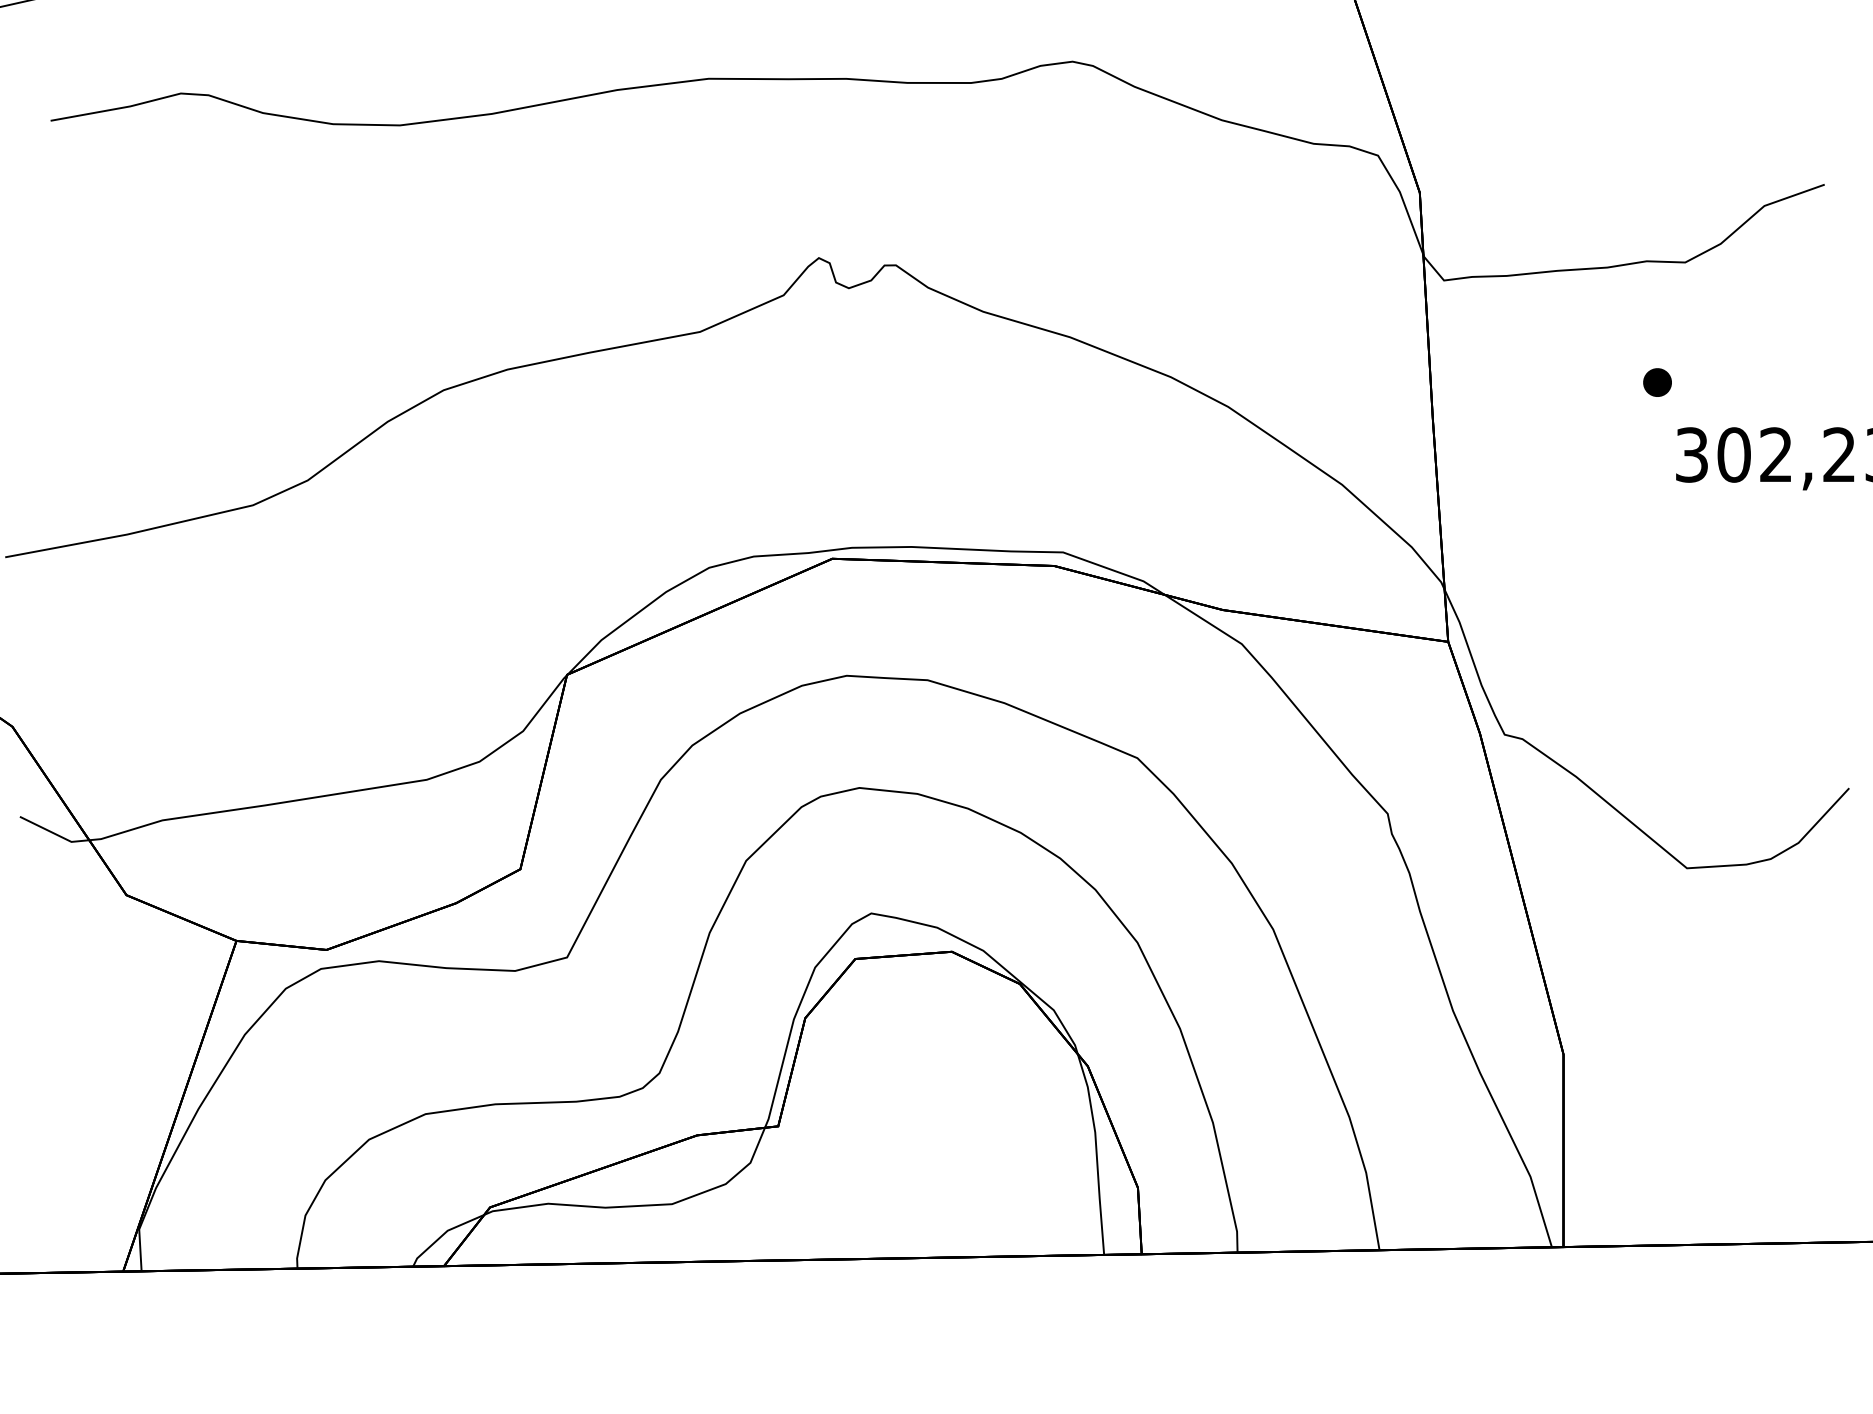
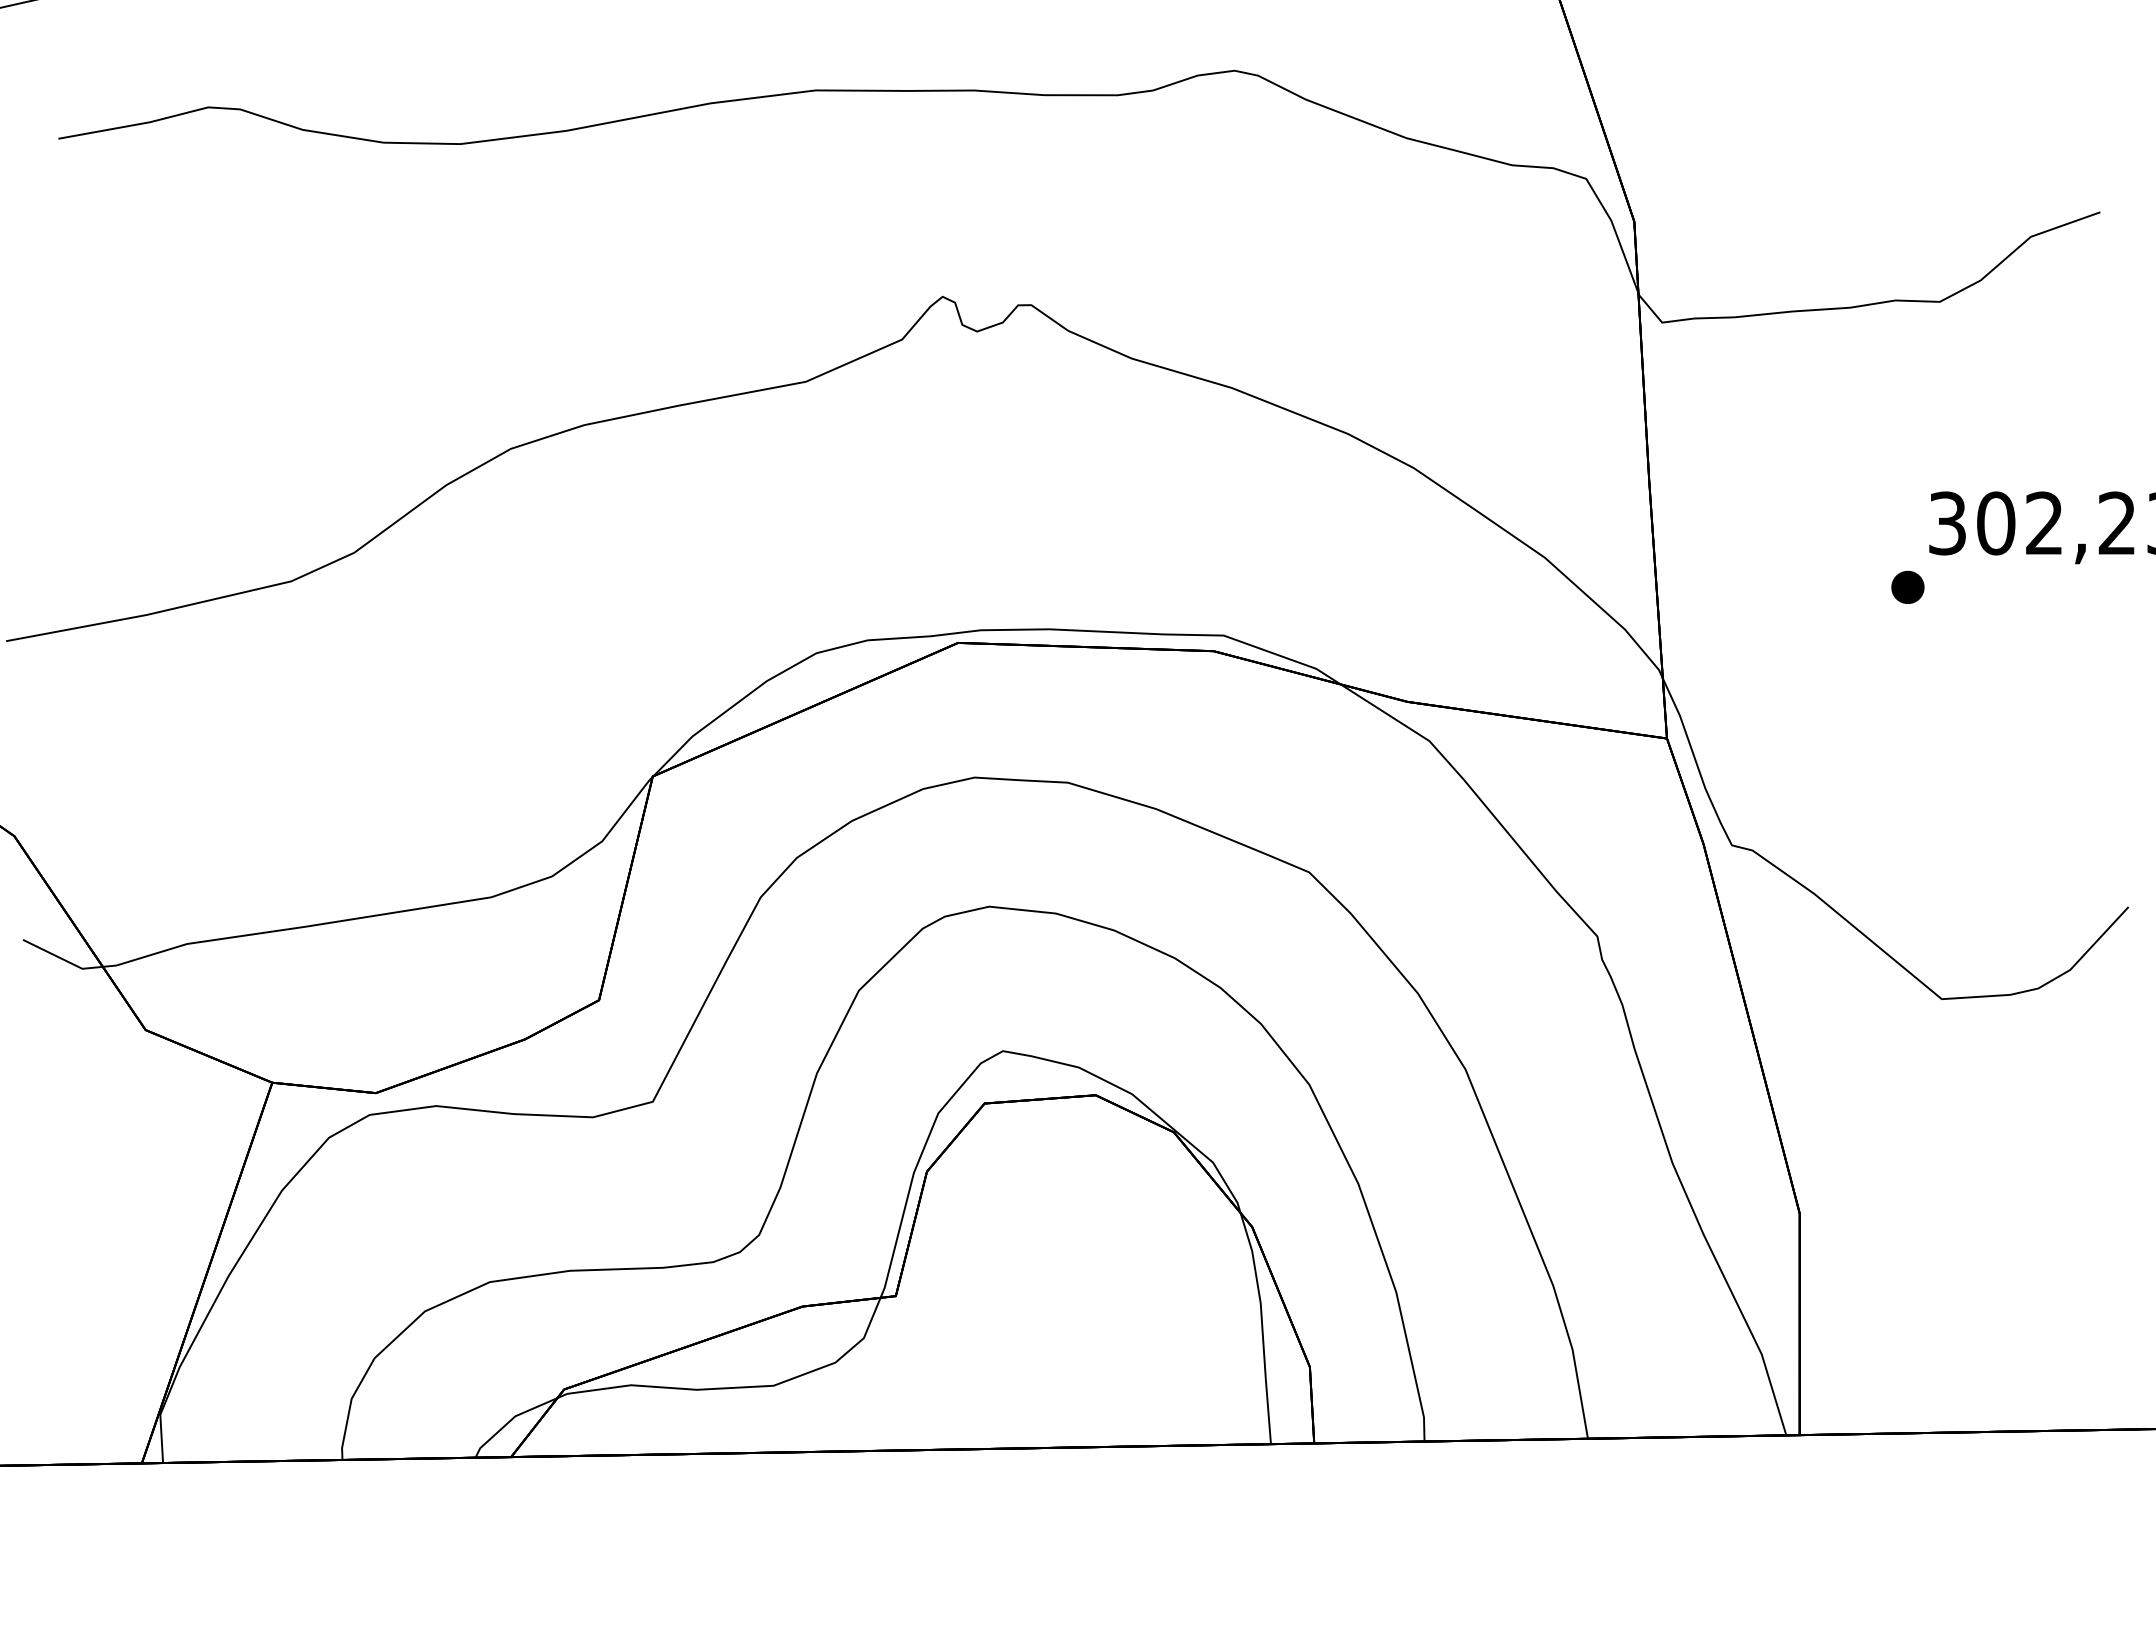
part: (1657, 382) -> (1907, 587), moved

